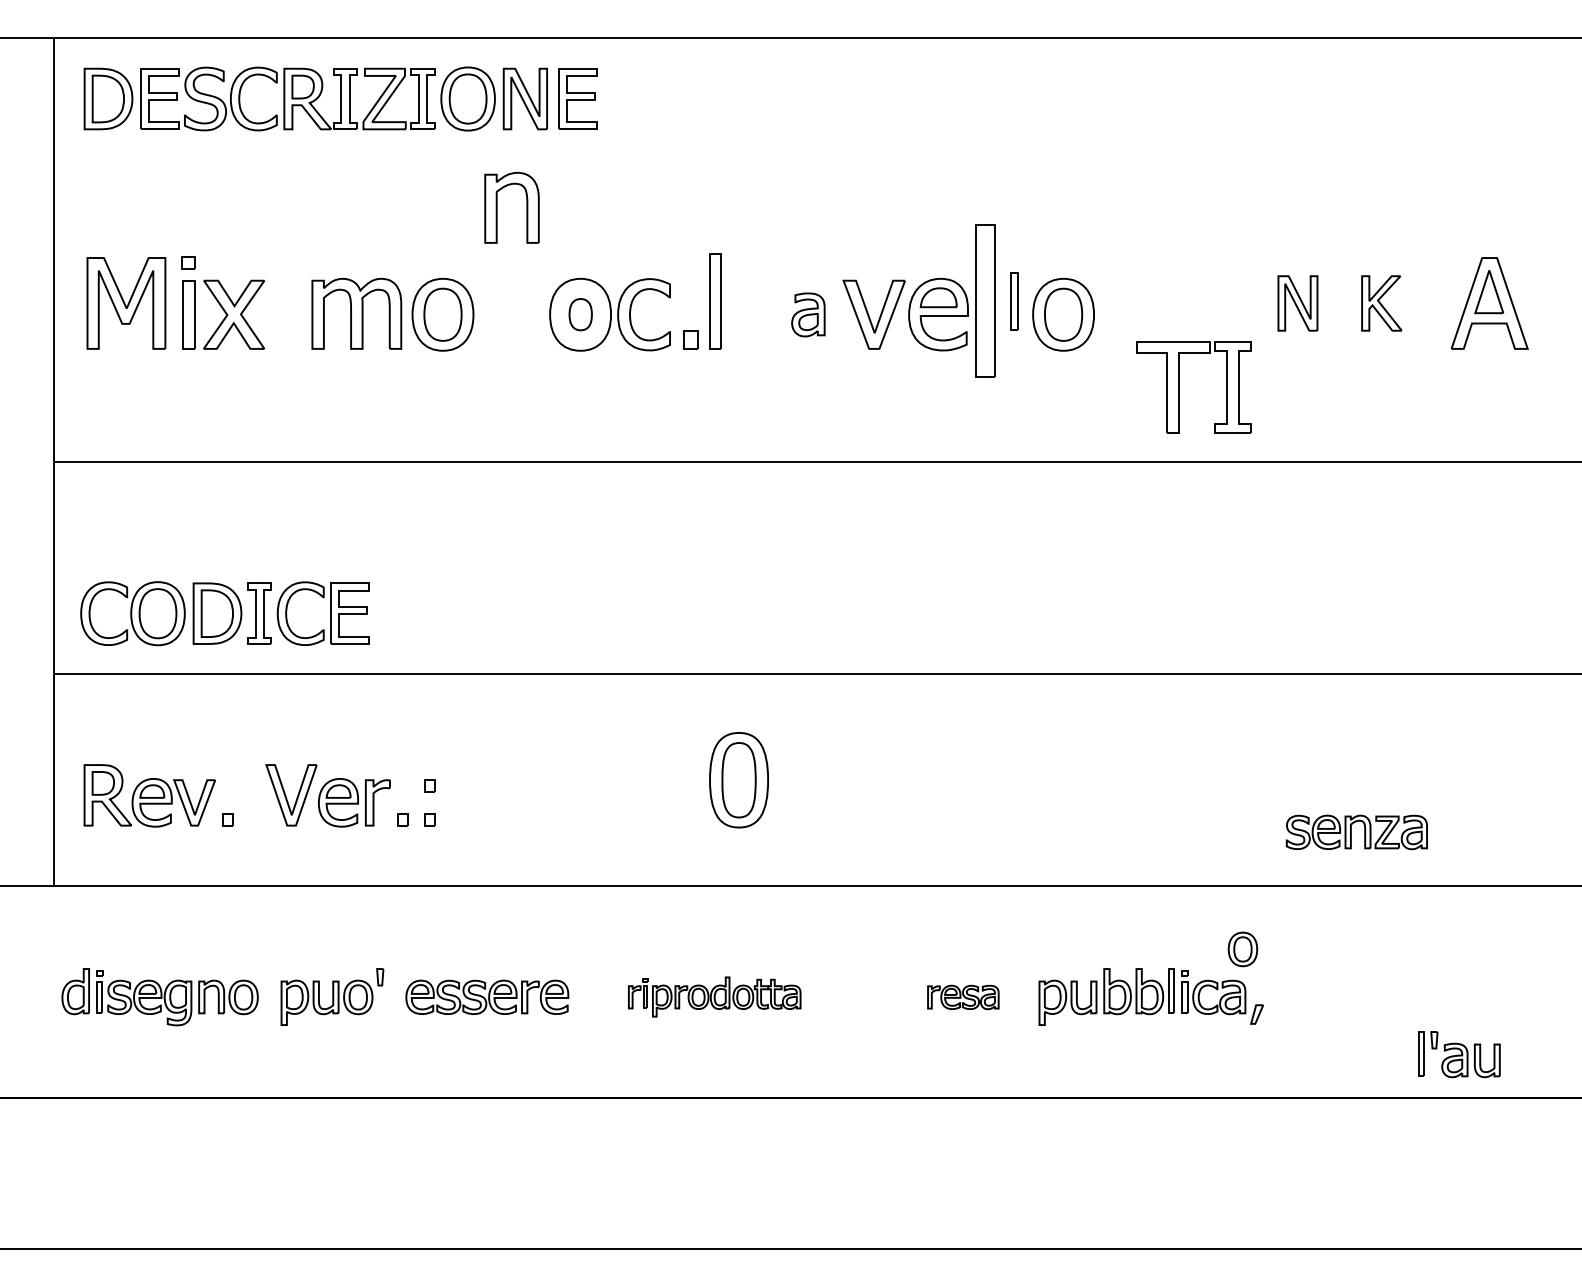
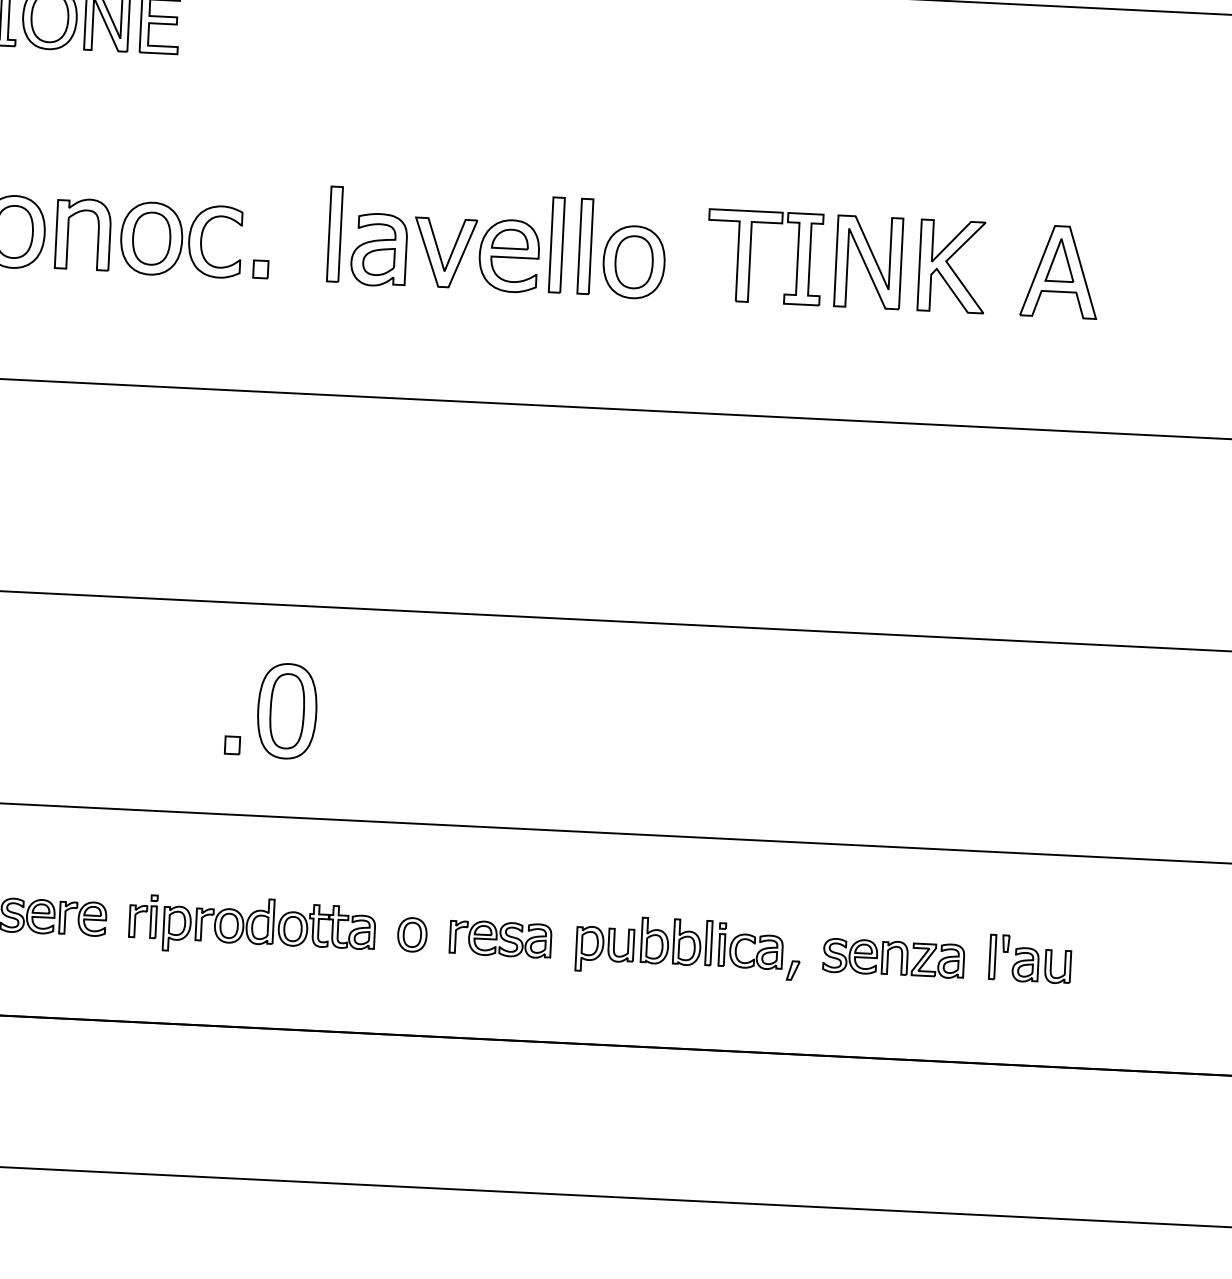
part: (497, 207) -> (68, 233), moved
part: (715, 301) -> (335, 234), moved
part: (985, 301) -> (556, 245), size x0.62
part: (1013, 301) -> (584, 246), size x1.67
part: (1297, 303) -> (868, 262), size x1.67
part: (1381, 303) -> (952, 266), size x1.67
part: (580, 314) -> (151, 238), size x1.67
part: (808, 314) -> (379, 249), size x1.67
part: (1179, 387) -> (750, 256), moved
part: (685, 816) -> (232, 744), added
part: (1356, 832) -> (893, 958), moved
part: (1242, 949) -> (411, 934), moved
part: (714, 996) -> (252, 926), size x1.43
part: (963, 997) -> (500, 939), size x1.43
part: (1459, 1054) -> (1030, 959), moved

